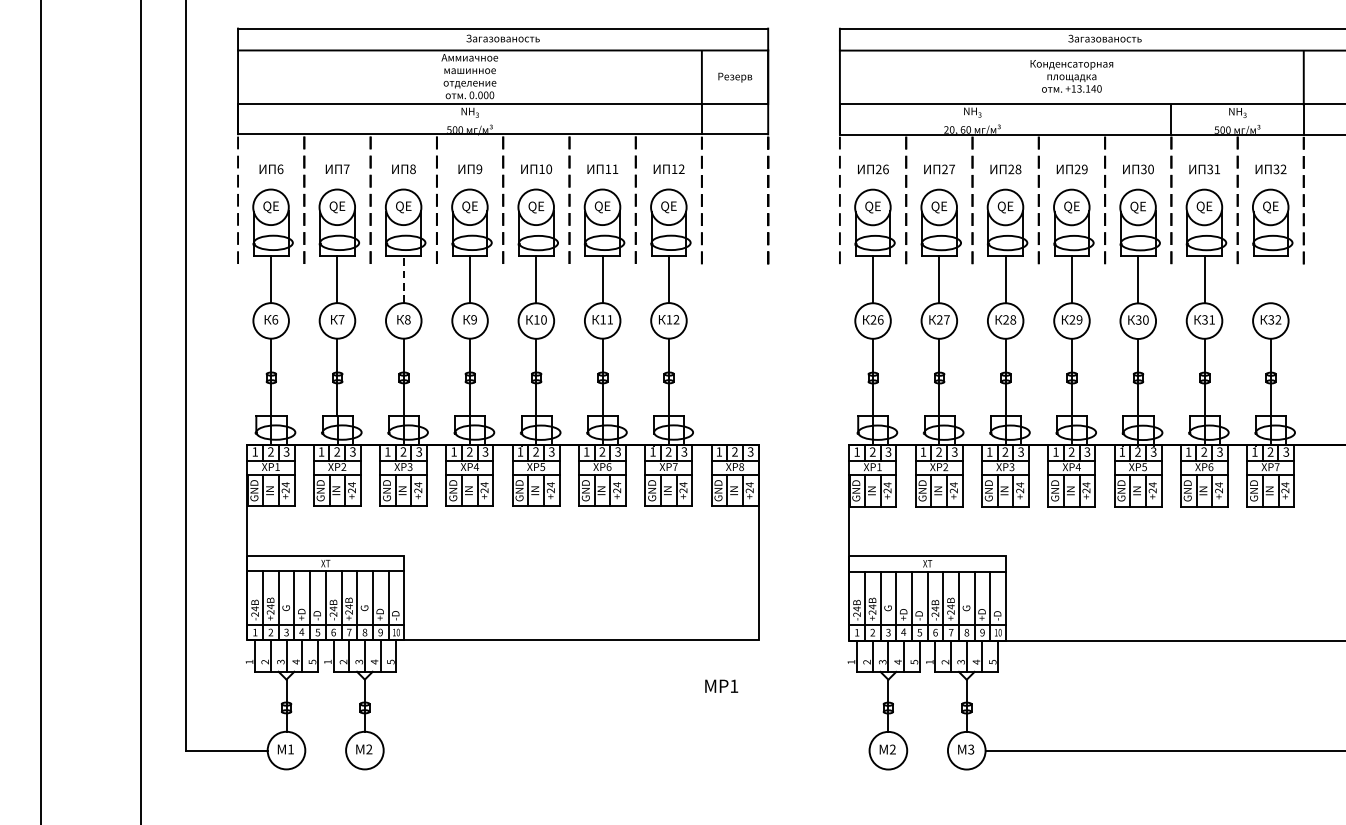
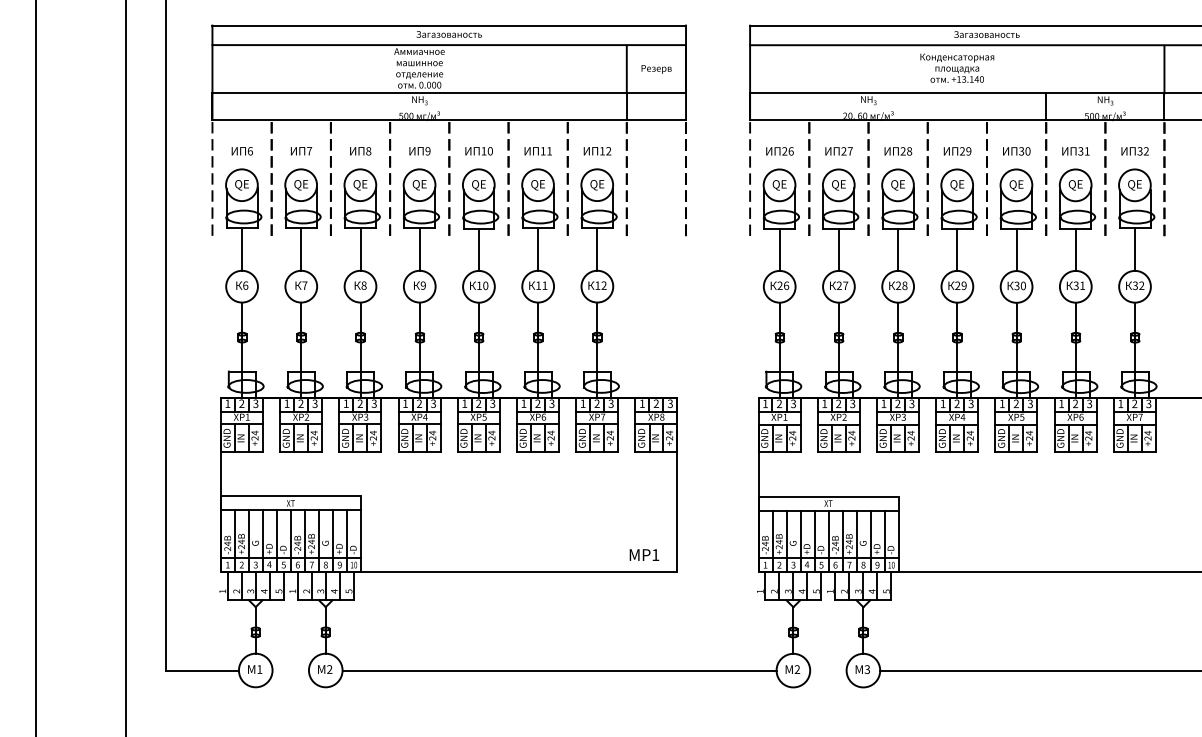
line: (403, 279) -> (360, 249), dashed -> solid
line: (1271, 279) -> (1135, 249), added
text: (721, 685) -> (644, 554), moved
line: (626, 750) -> (559, 670), added

